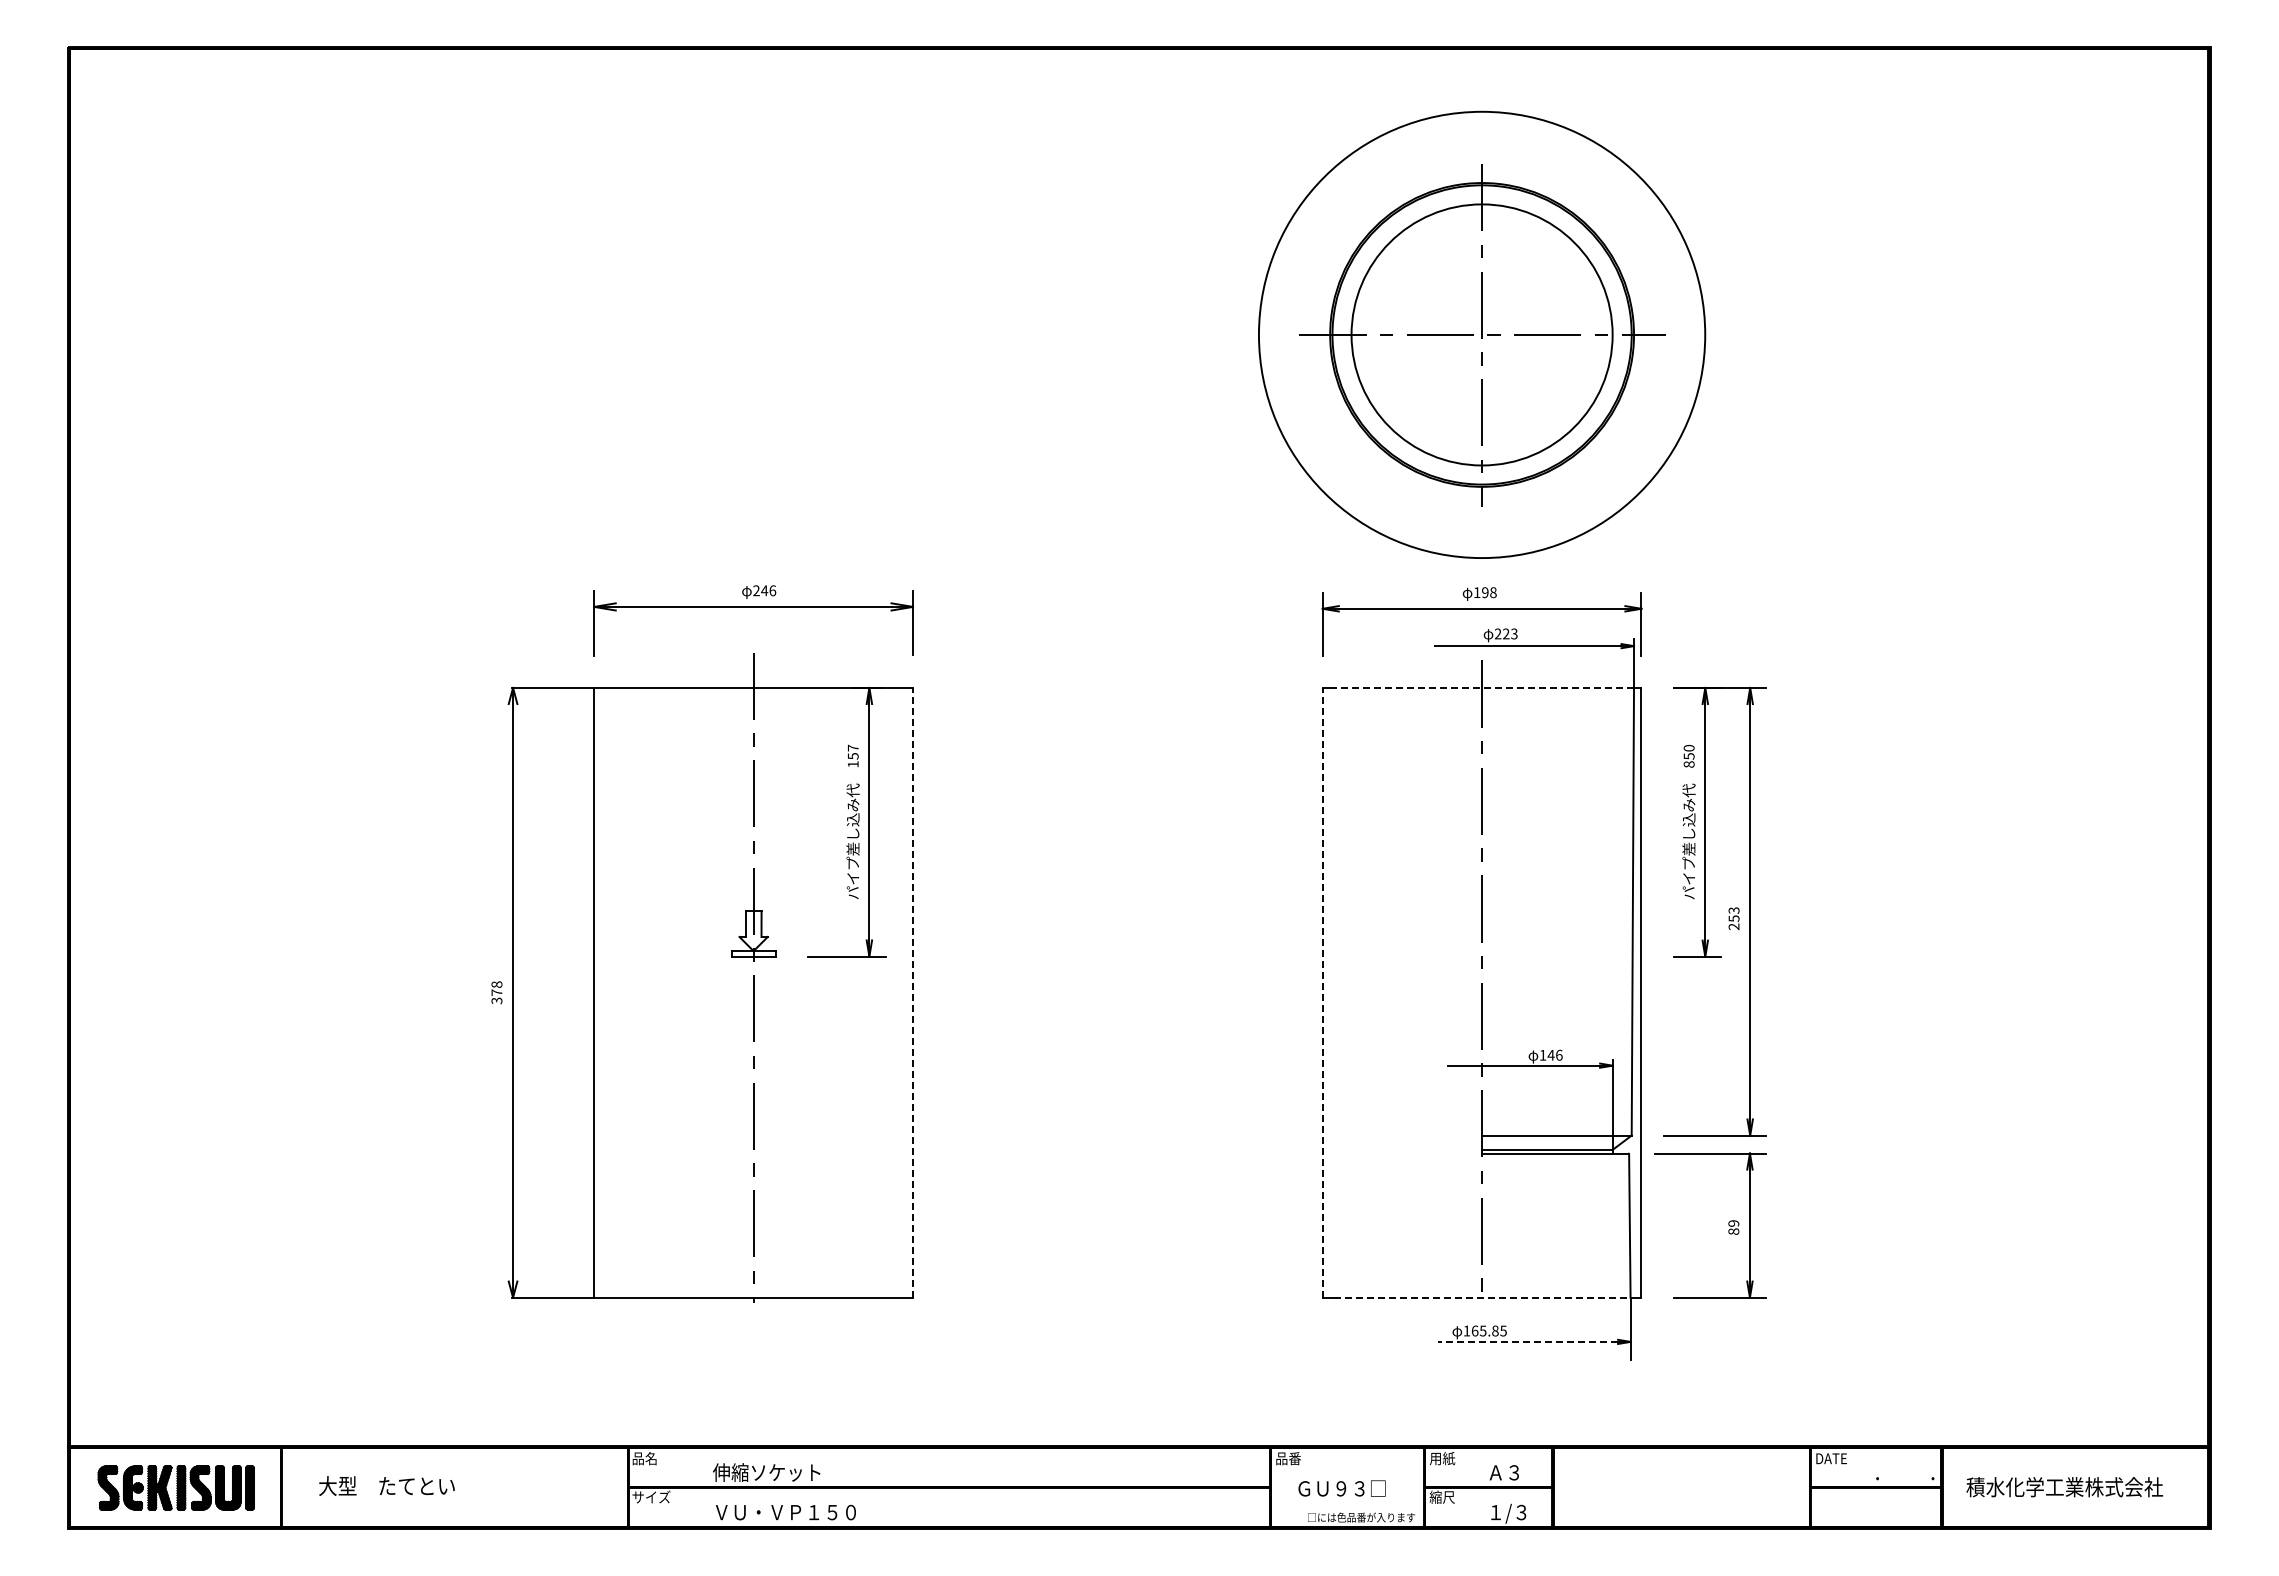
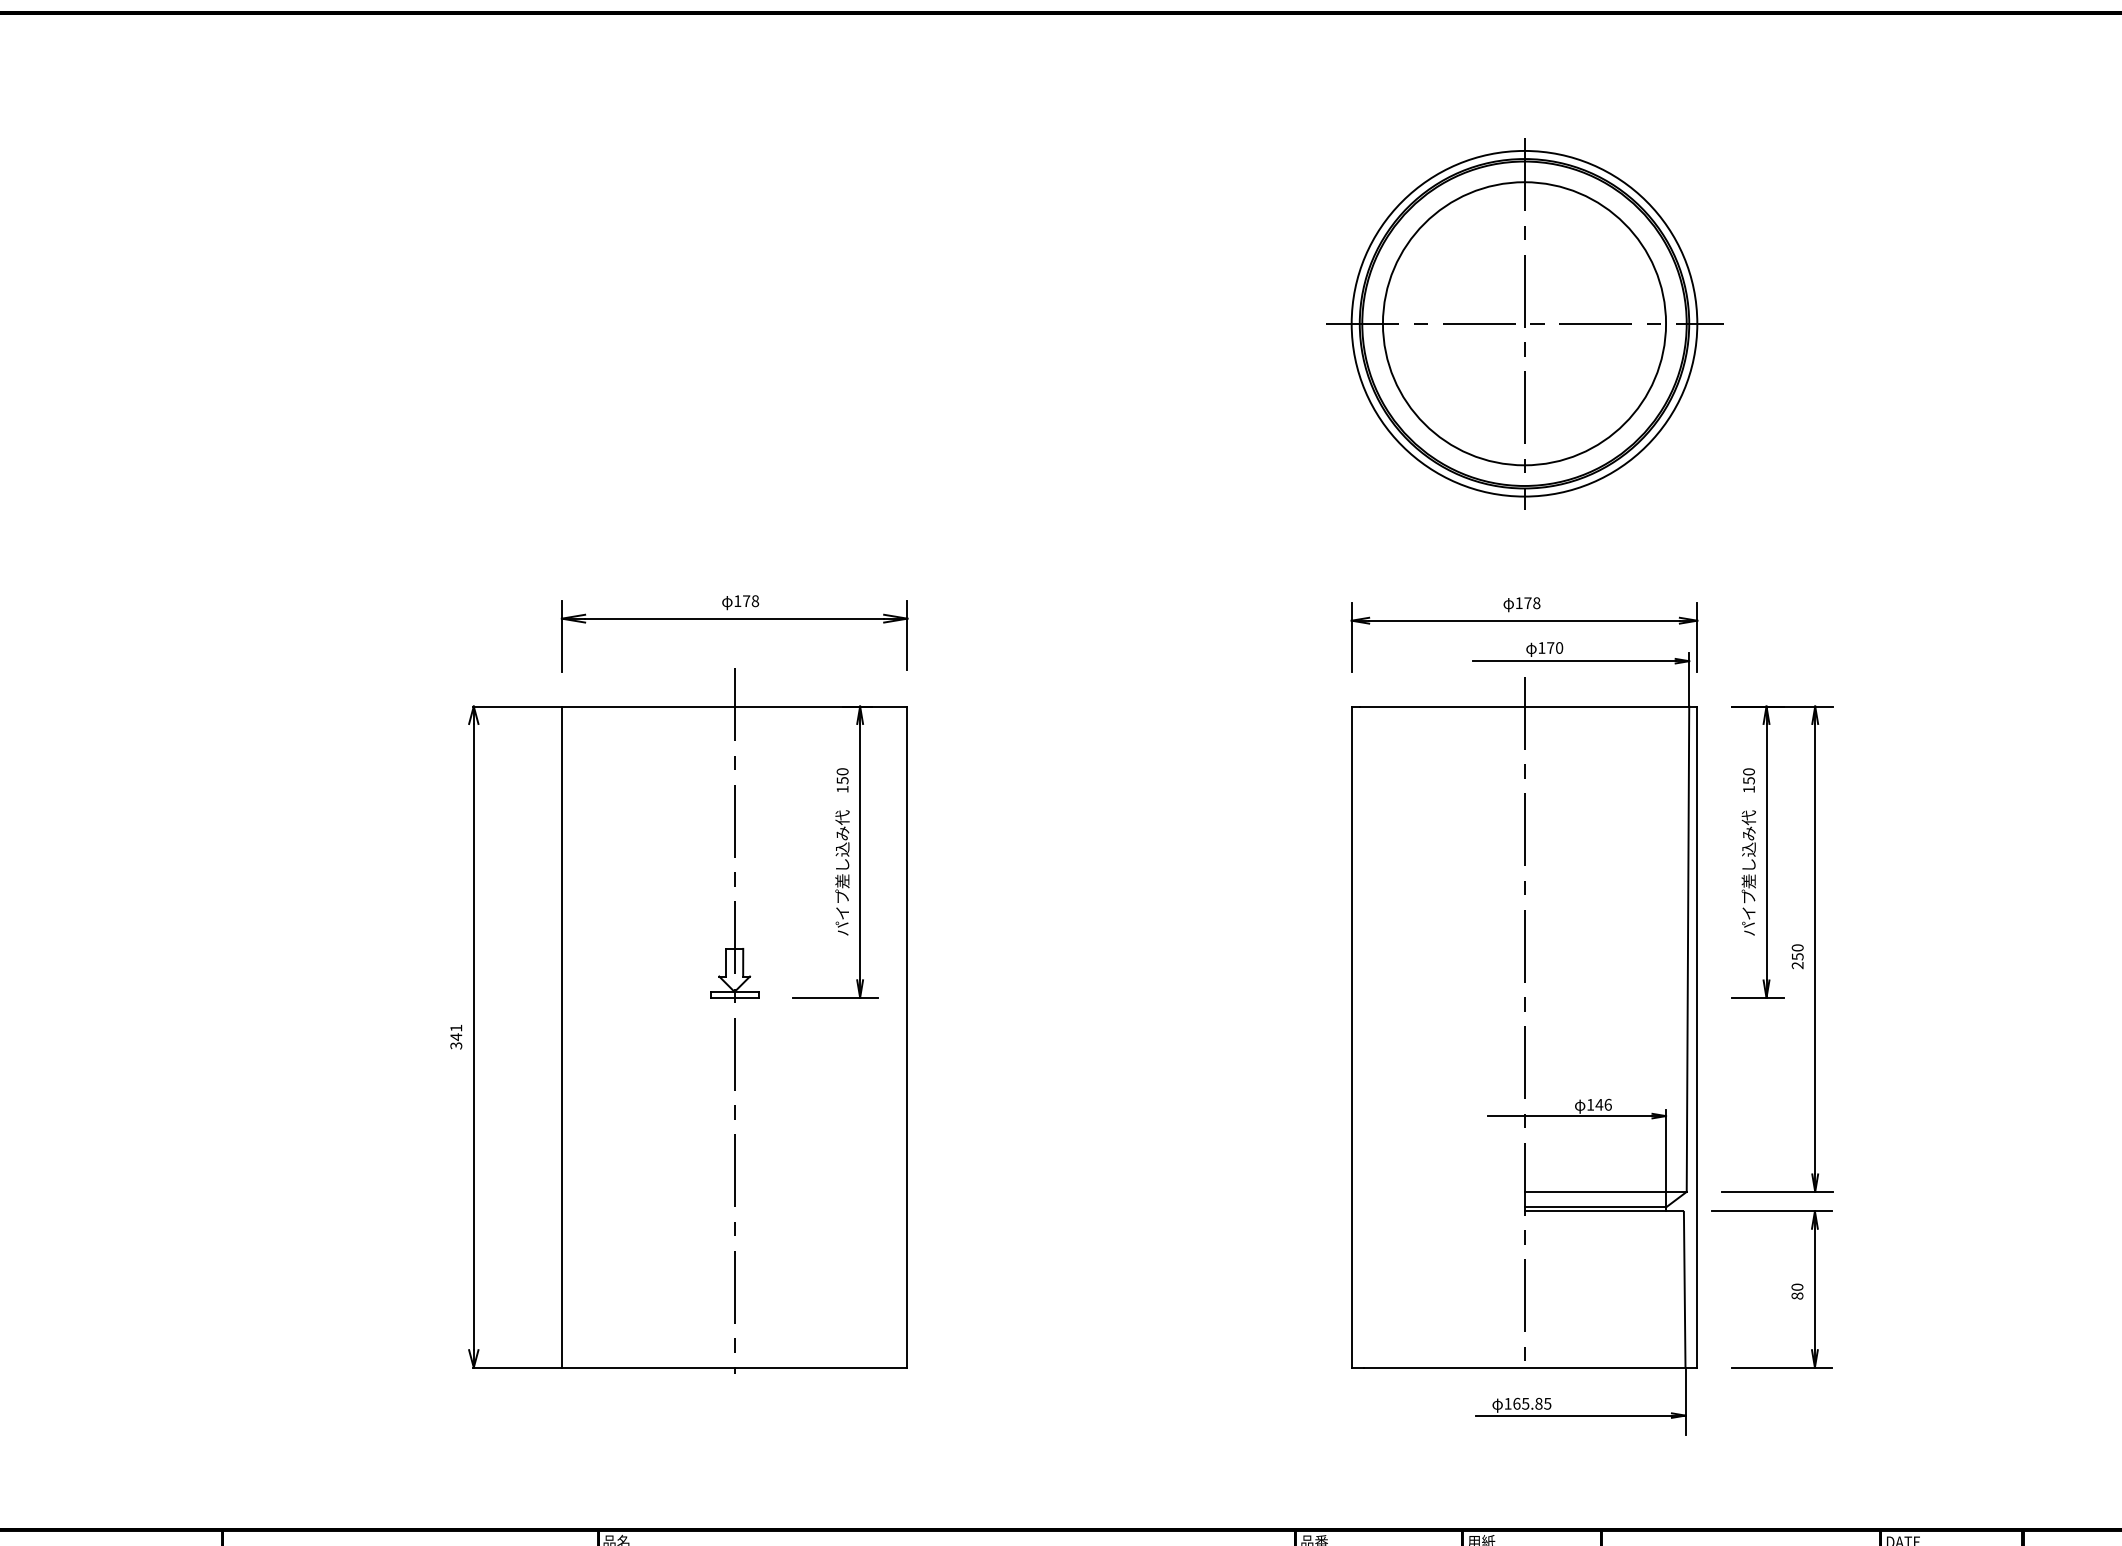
circle: (1481, 334) -> (1523, 323), size x0.71
text: (764, 590) -> (746, 600), 246 -> 178
text: (1485, 592) -> (1528, 603), 198 -> 178
text: (1505, 633) -> (1549, 647), 223 -> 170
line: (1482, 687) -> (1524, 706), dashed -> solid
text: (852, 747) -> (841, 771), 157 -> 150
text: (1688, 764) -> (1748, 789), 850 -> 150
text: (1733, 910) -> (1797, 947), 253 -> 250
text: (496, 988) -> (455, 1032), 378 -> 341
line: (913, 992) -> (907, 1036), dashed -> solid
line: (1322, 992) -> (1351, 1036), dashed -> solid
text: (1733, 1223) -> (1797, 1287), 89 -> 80
line: (1482, 1297) -> (1524, 1367), dashed -> solid
line: (1527, 1341) -> (1573, 1415), dashed -> solid

